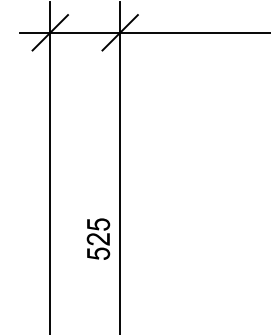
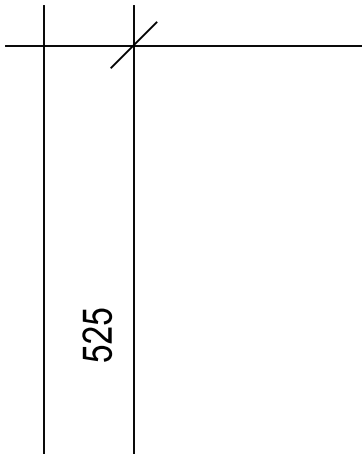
line: (50, 32) -> (44, 44), removed
part: (98, 238) -> (97, 334), moved

